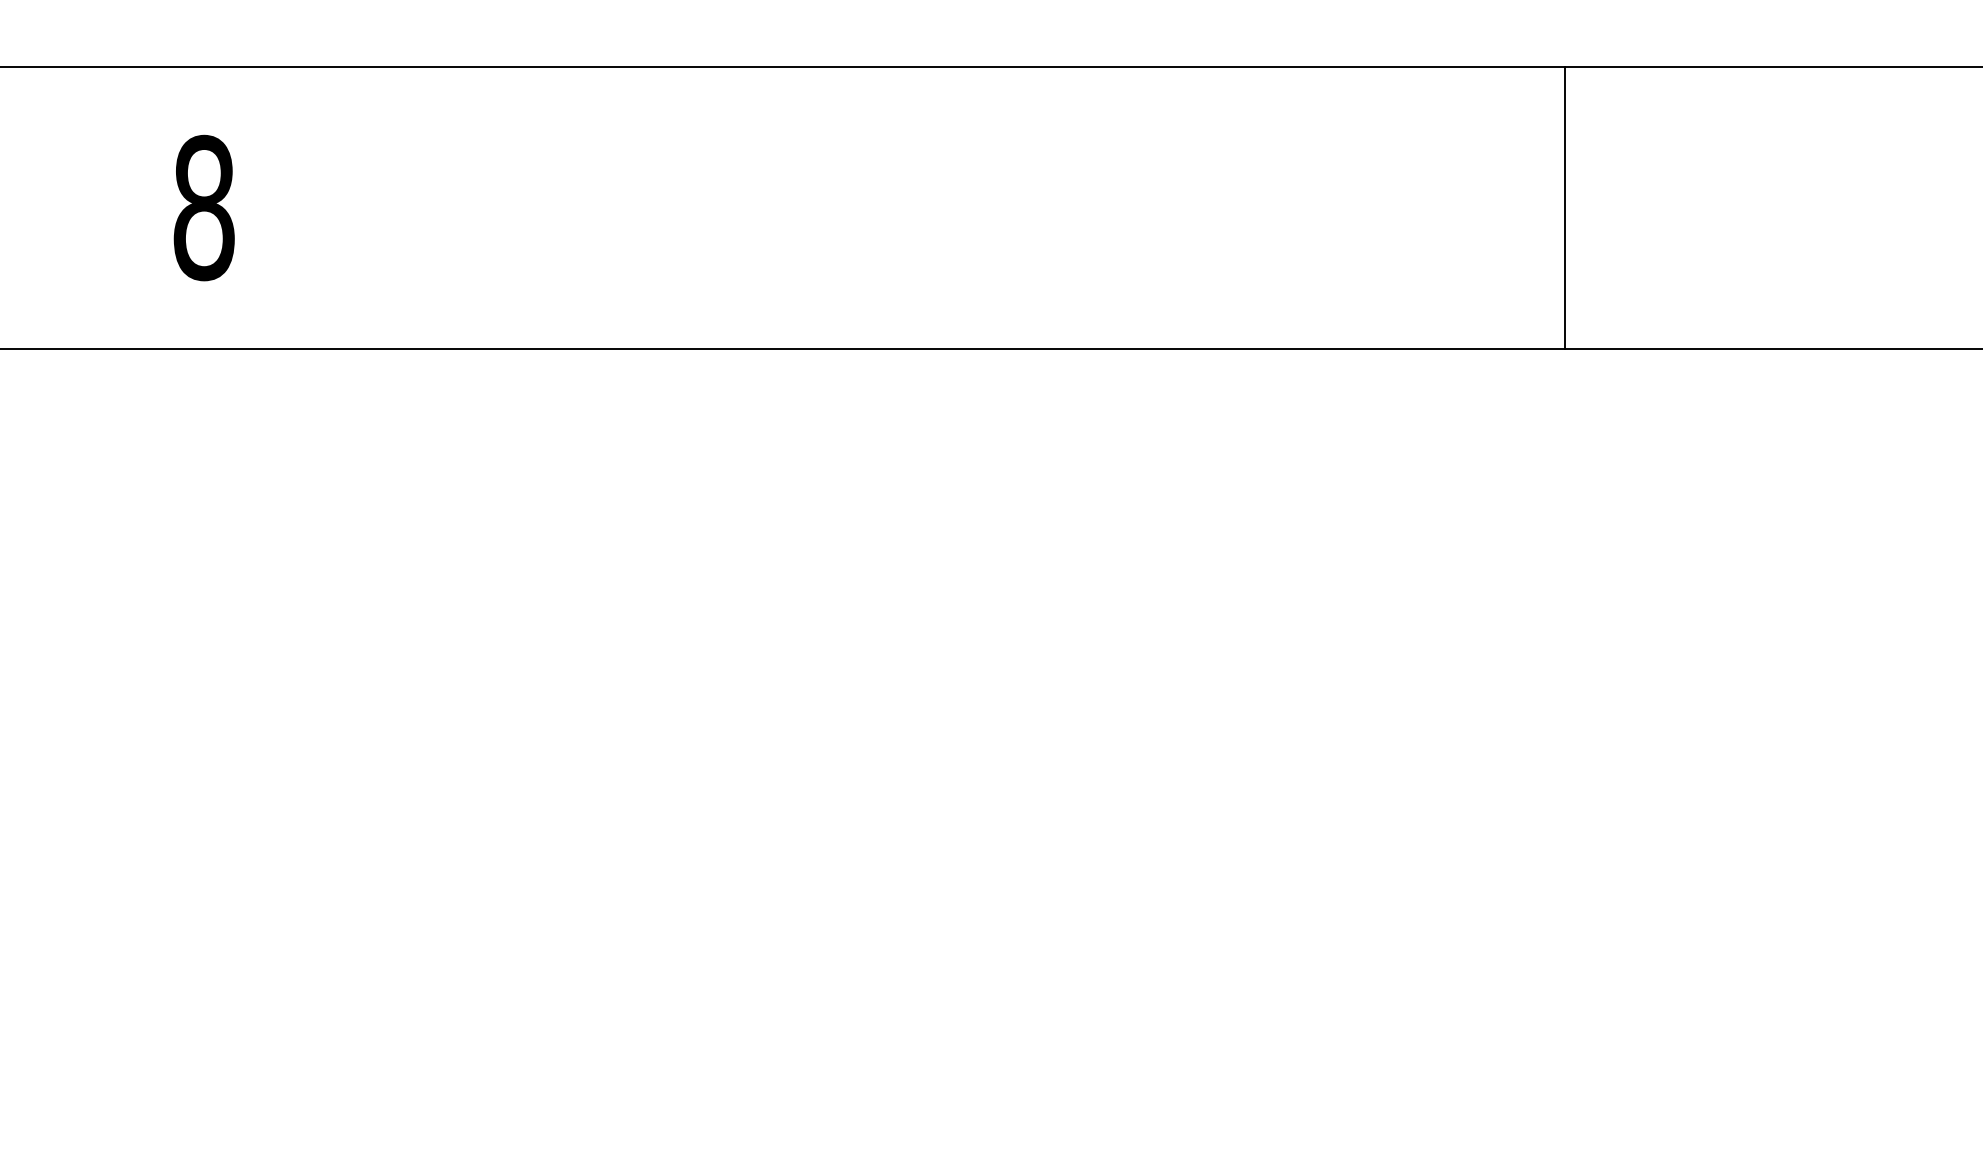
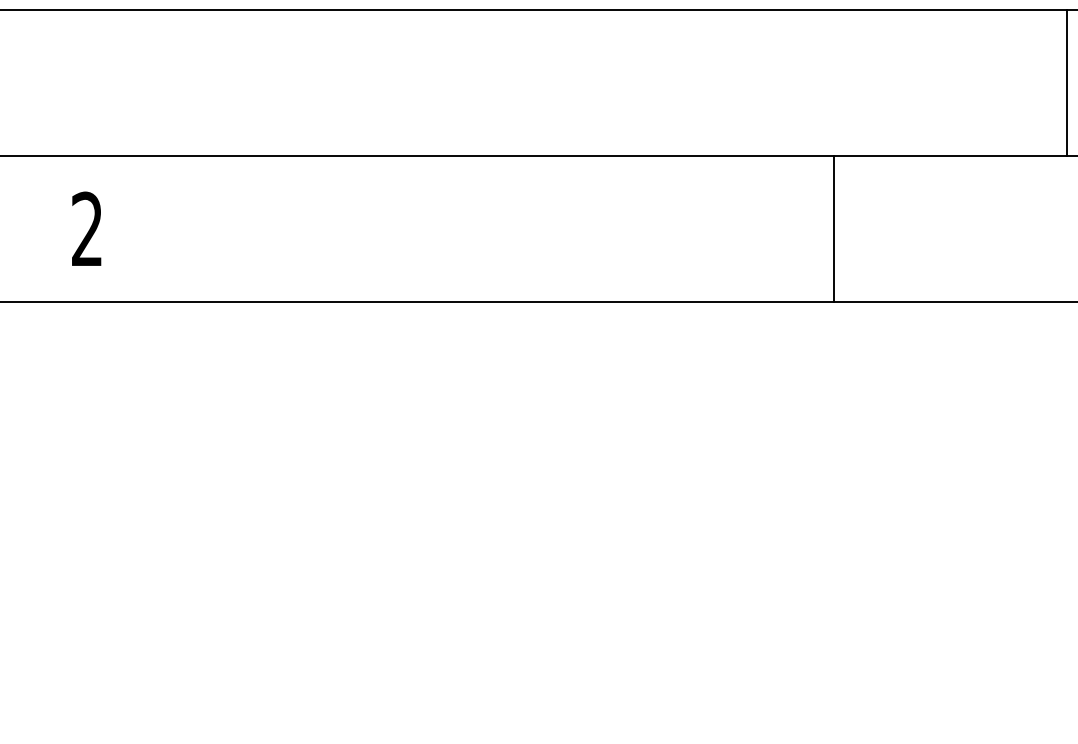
text: (204, 208) -> (87, 229), 8 -> 2
line: (1565, 208) -> (833, 229), moved

